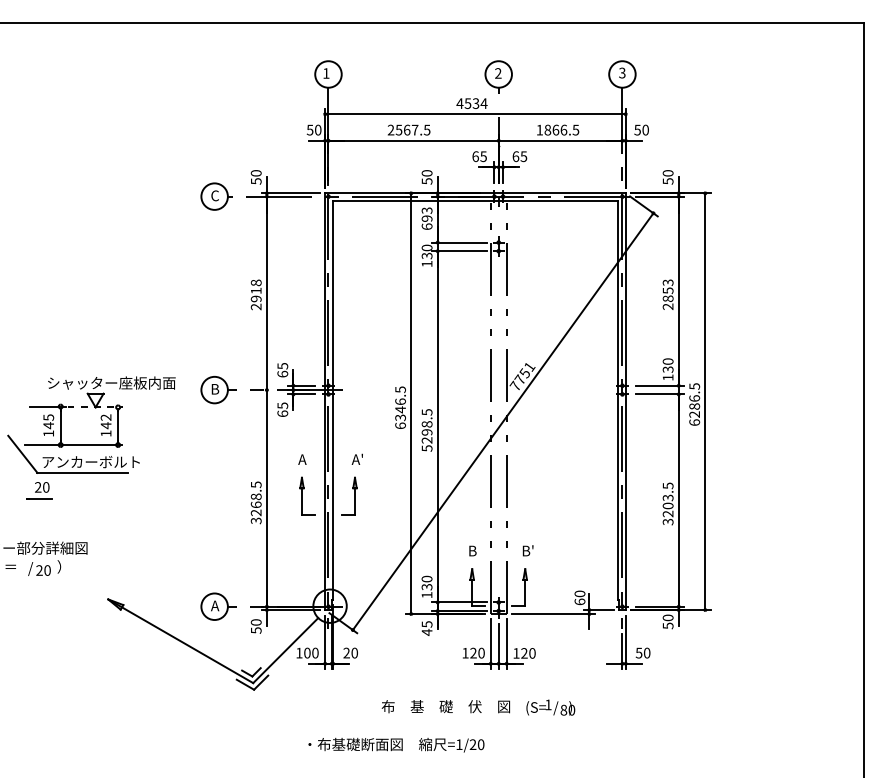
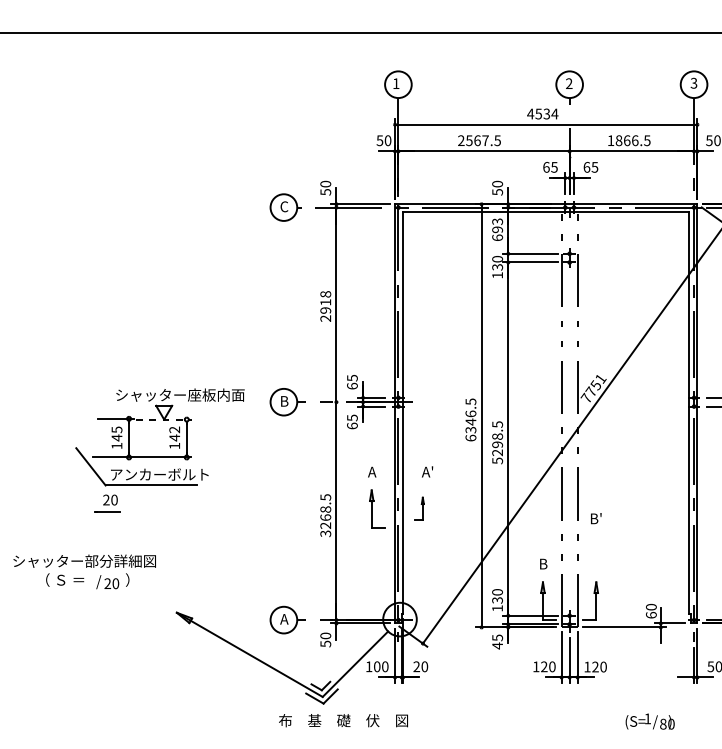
part: (349, 495) -> (419, 508), size x0.6
text: (527, 550) -> (595, 518), moved
text: (445, 706) -> (343, 720), moved
text: (550, 707) -> (649, 721), moved

